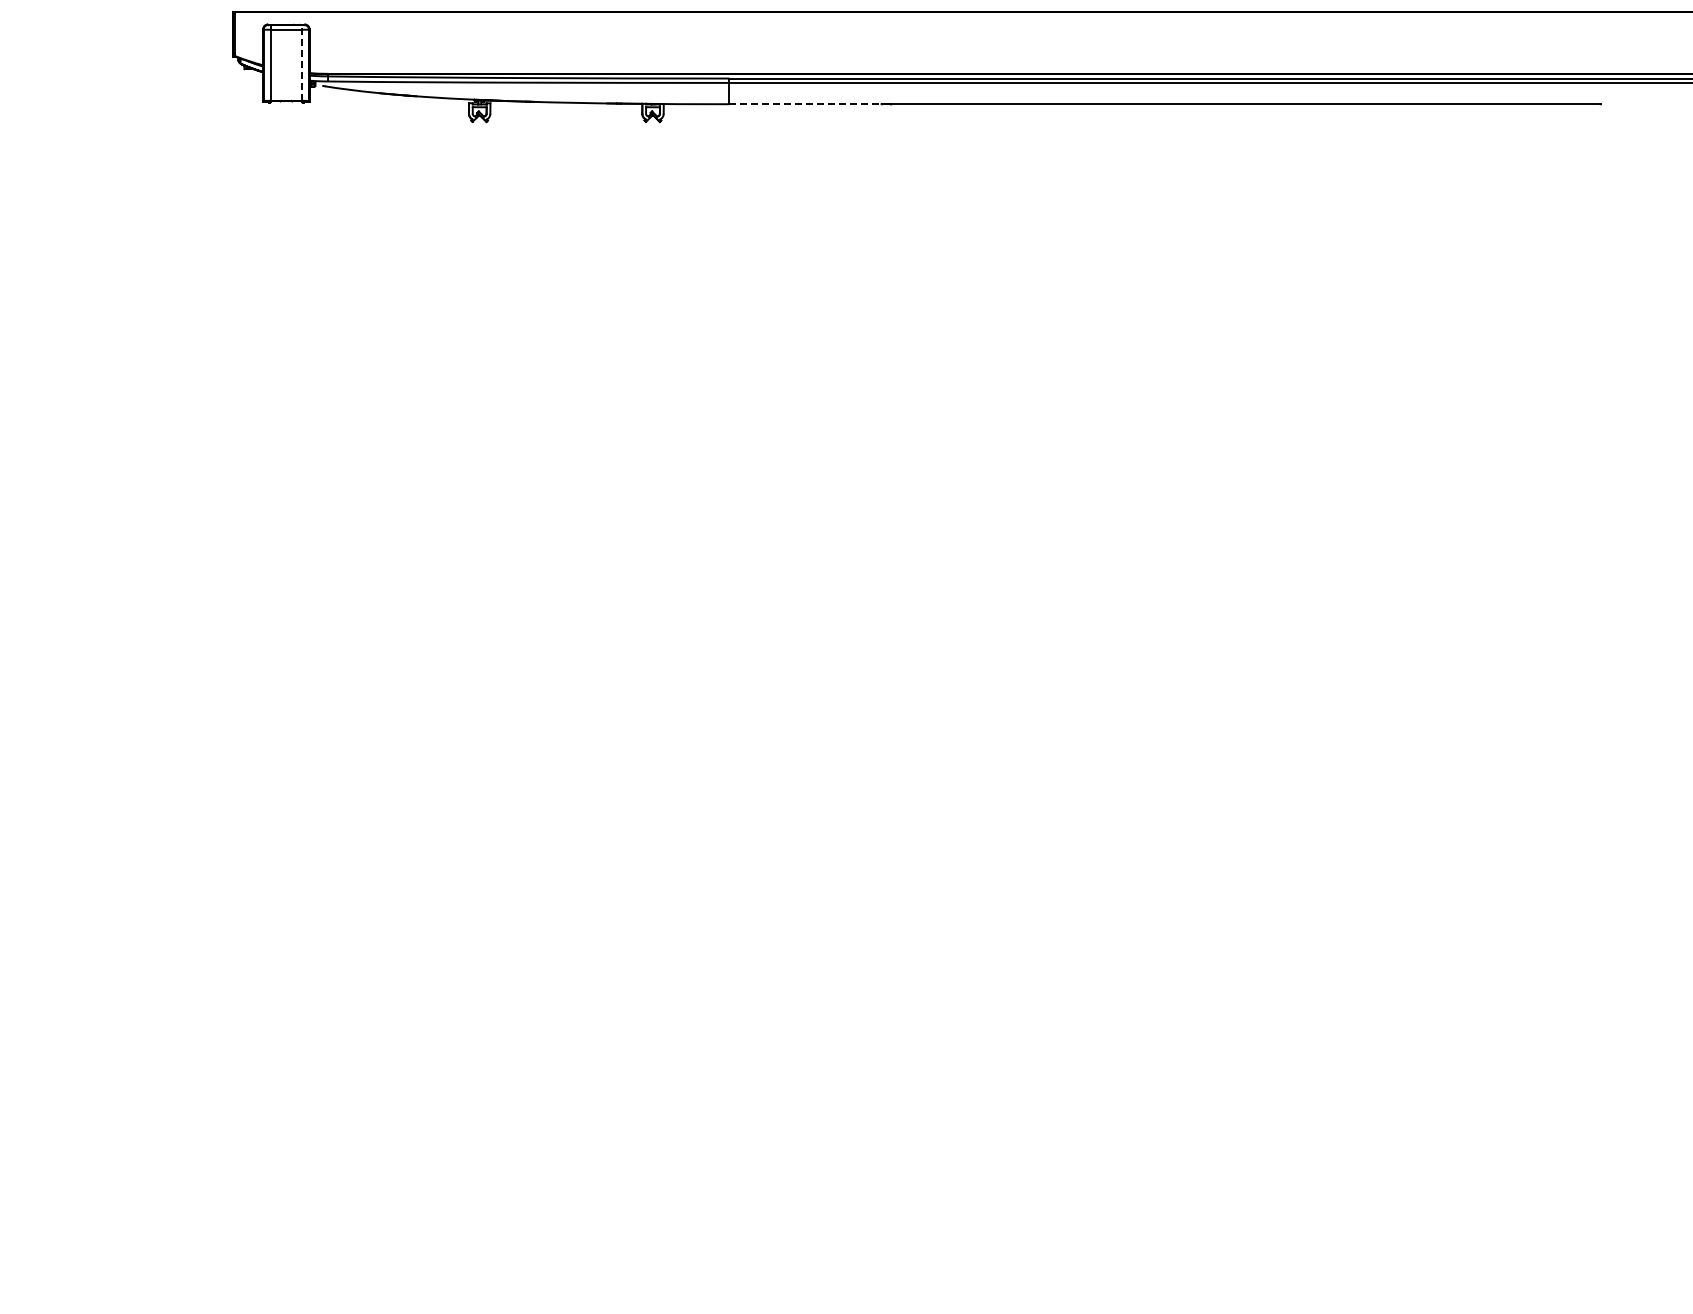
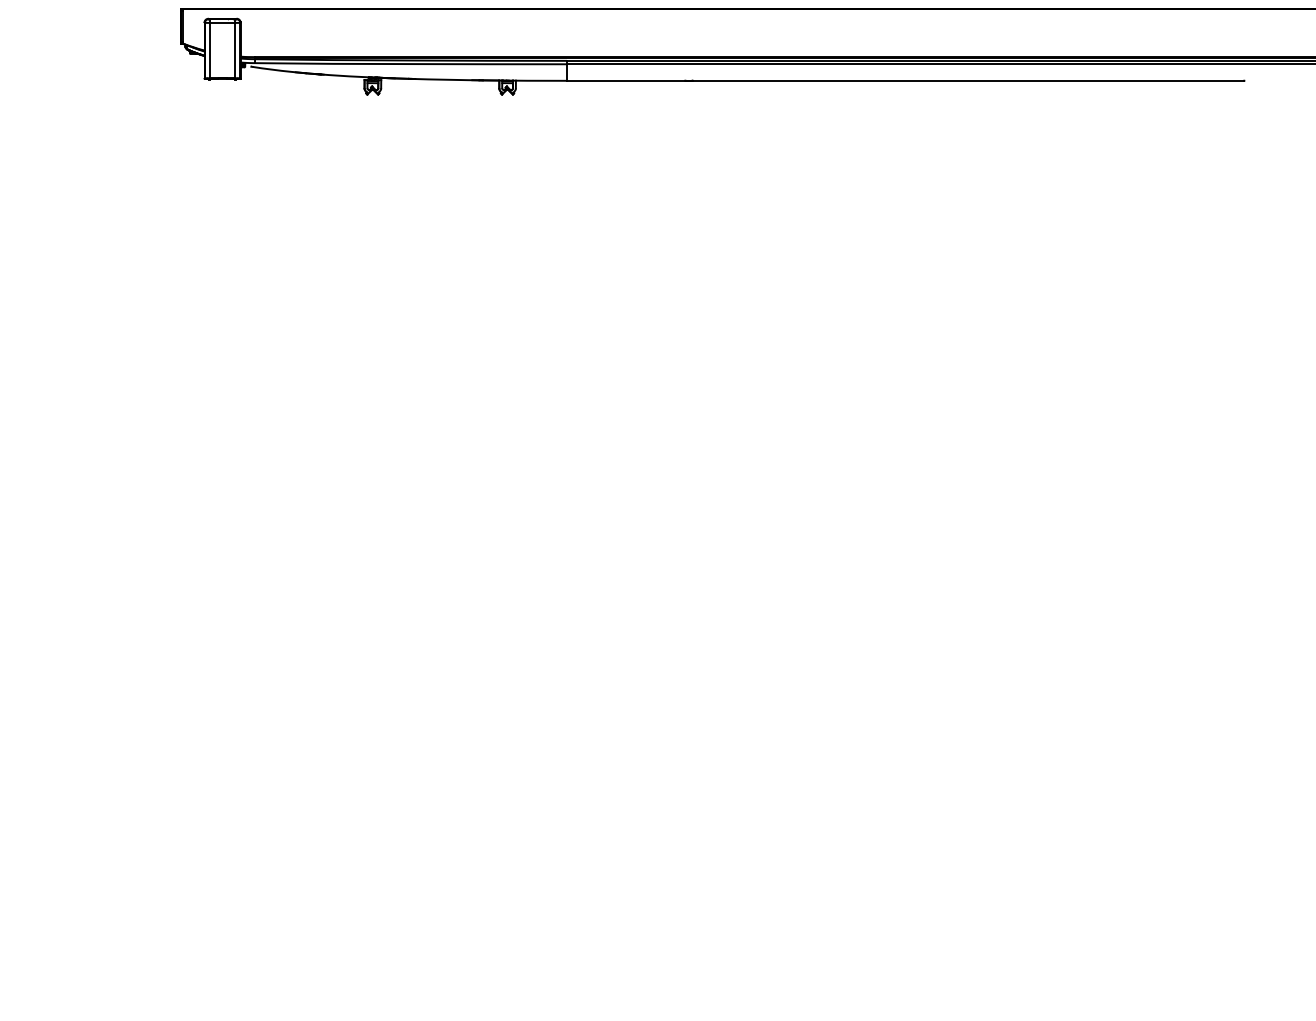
line: (302, 62) -> (235, 48), dashed -> solid
line: (805, 104) -> (626, 81), dashed -> solid

